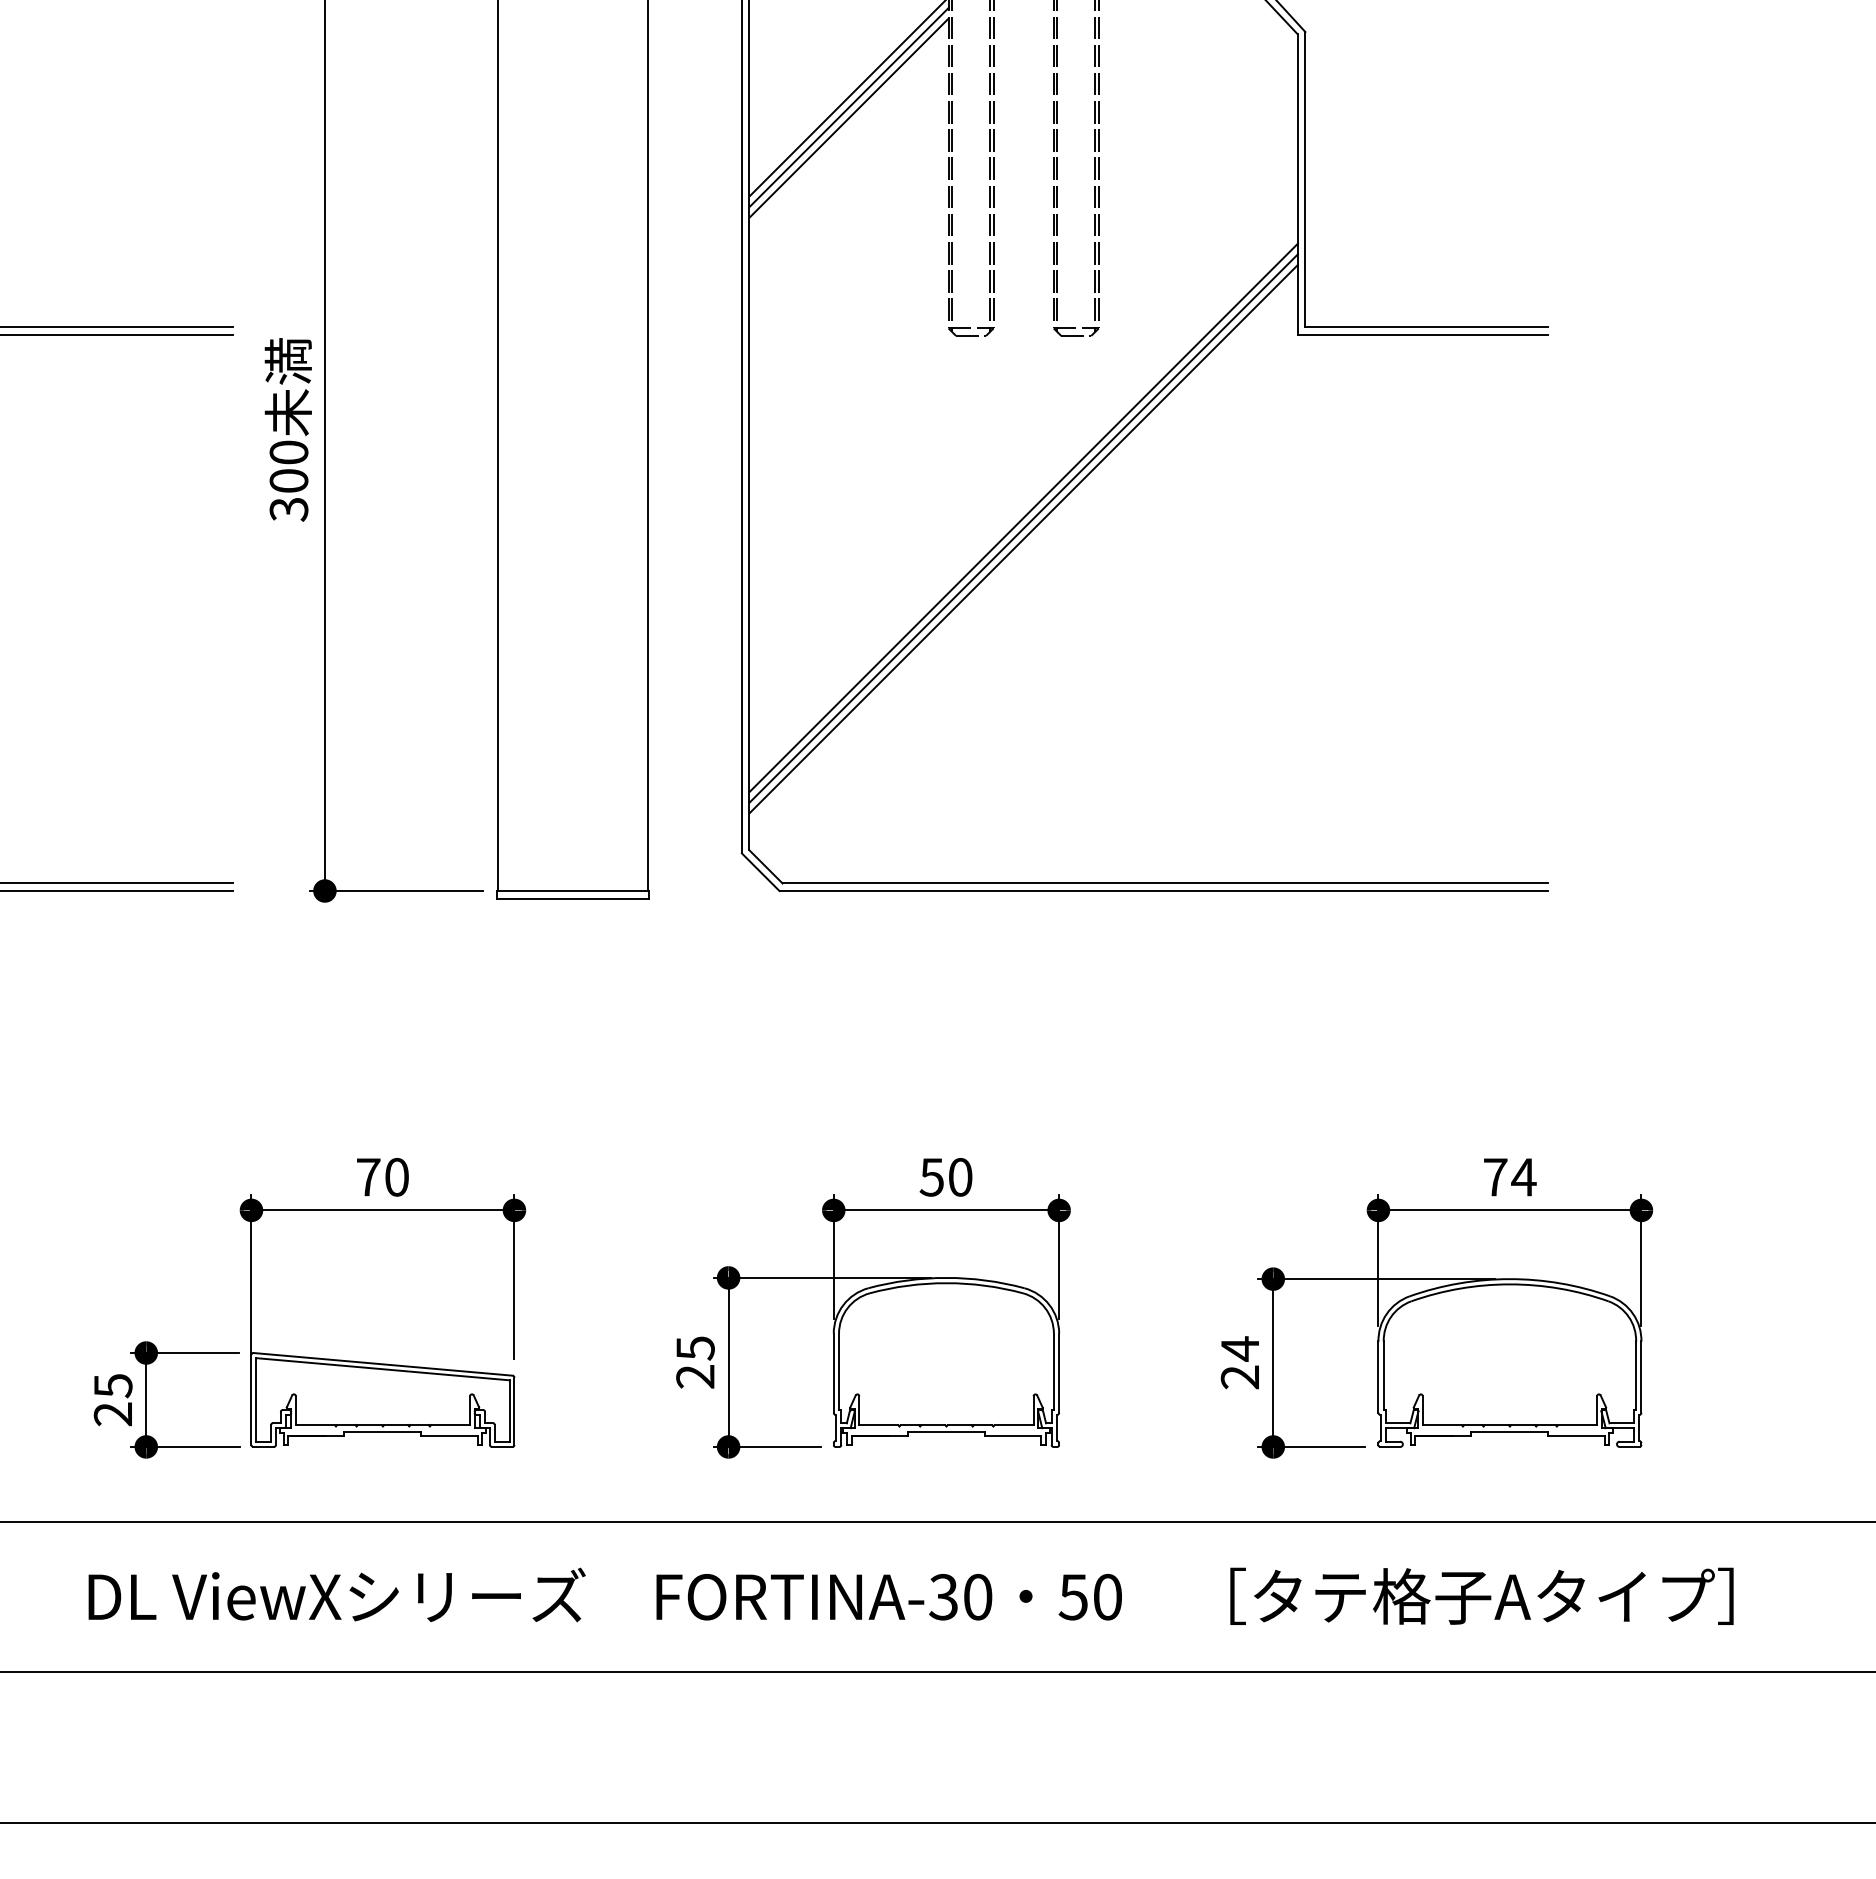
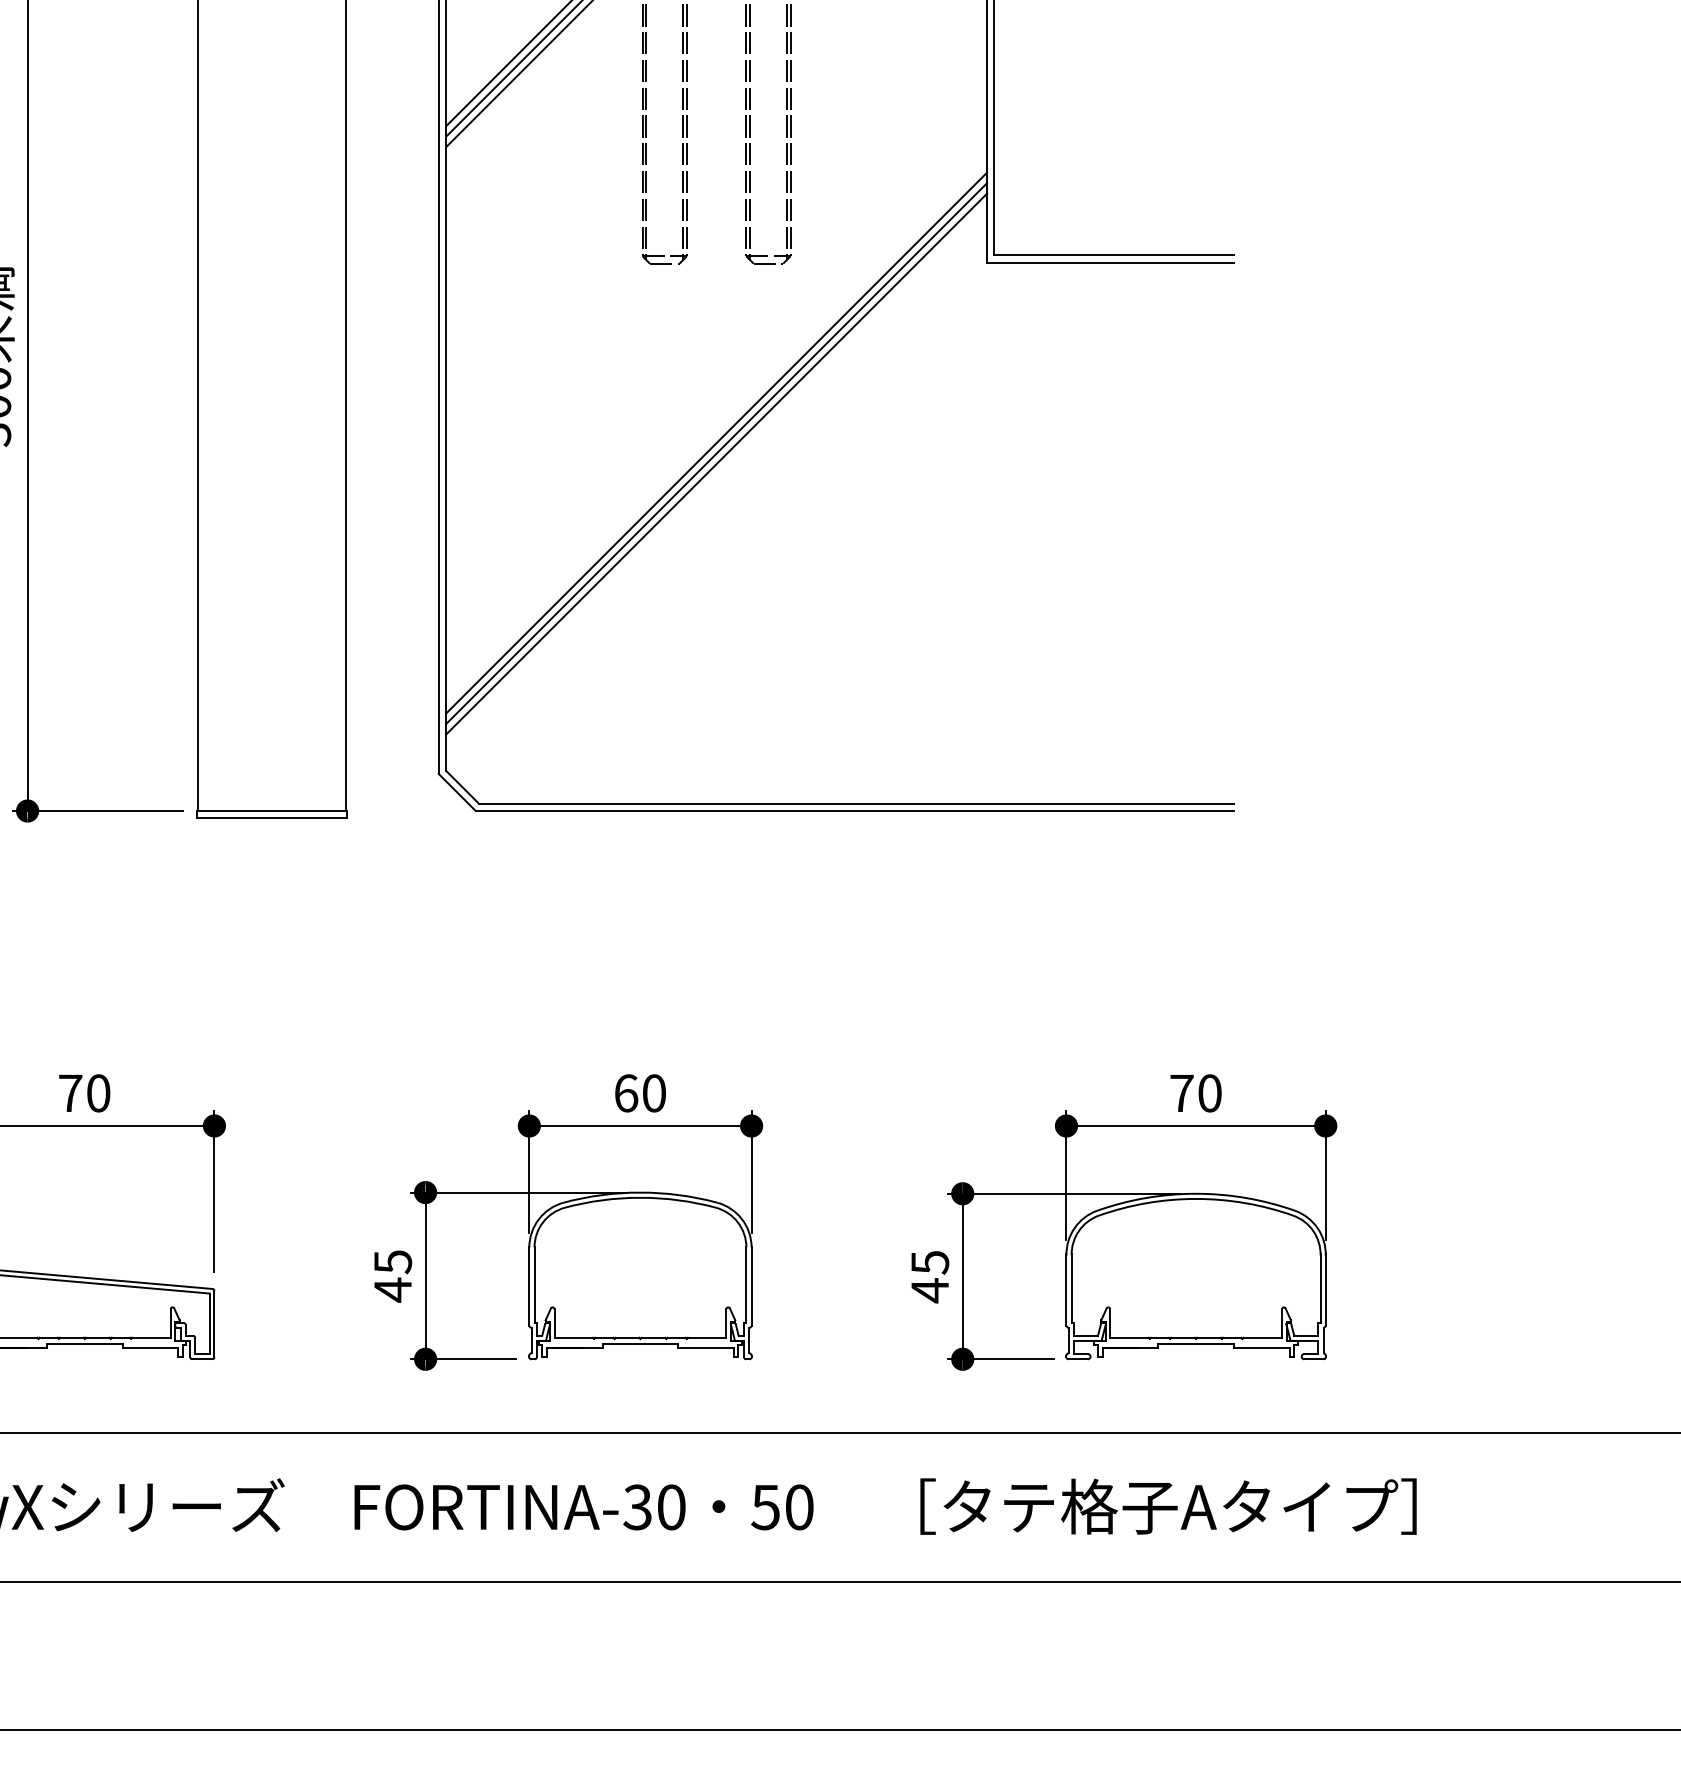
text: (931, 1177) -> (625, 1093), 50 -> 60
text: (1523, 1177) -> (1209, 1093), 74 -> 70
text: (1239, 1363) -> (929, 1276), 24 -> 45
text: (695, 1376) -> (392, 1289), 25 -> 45

